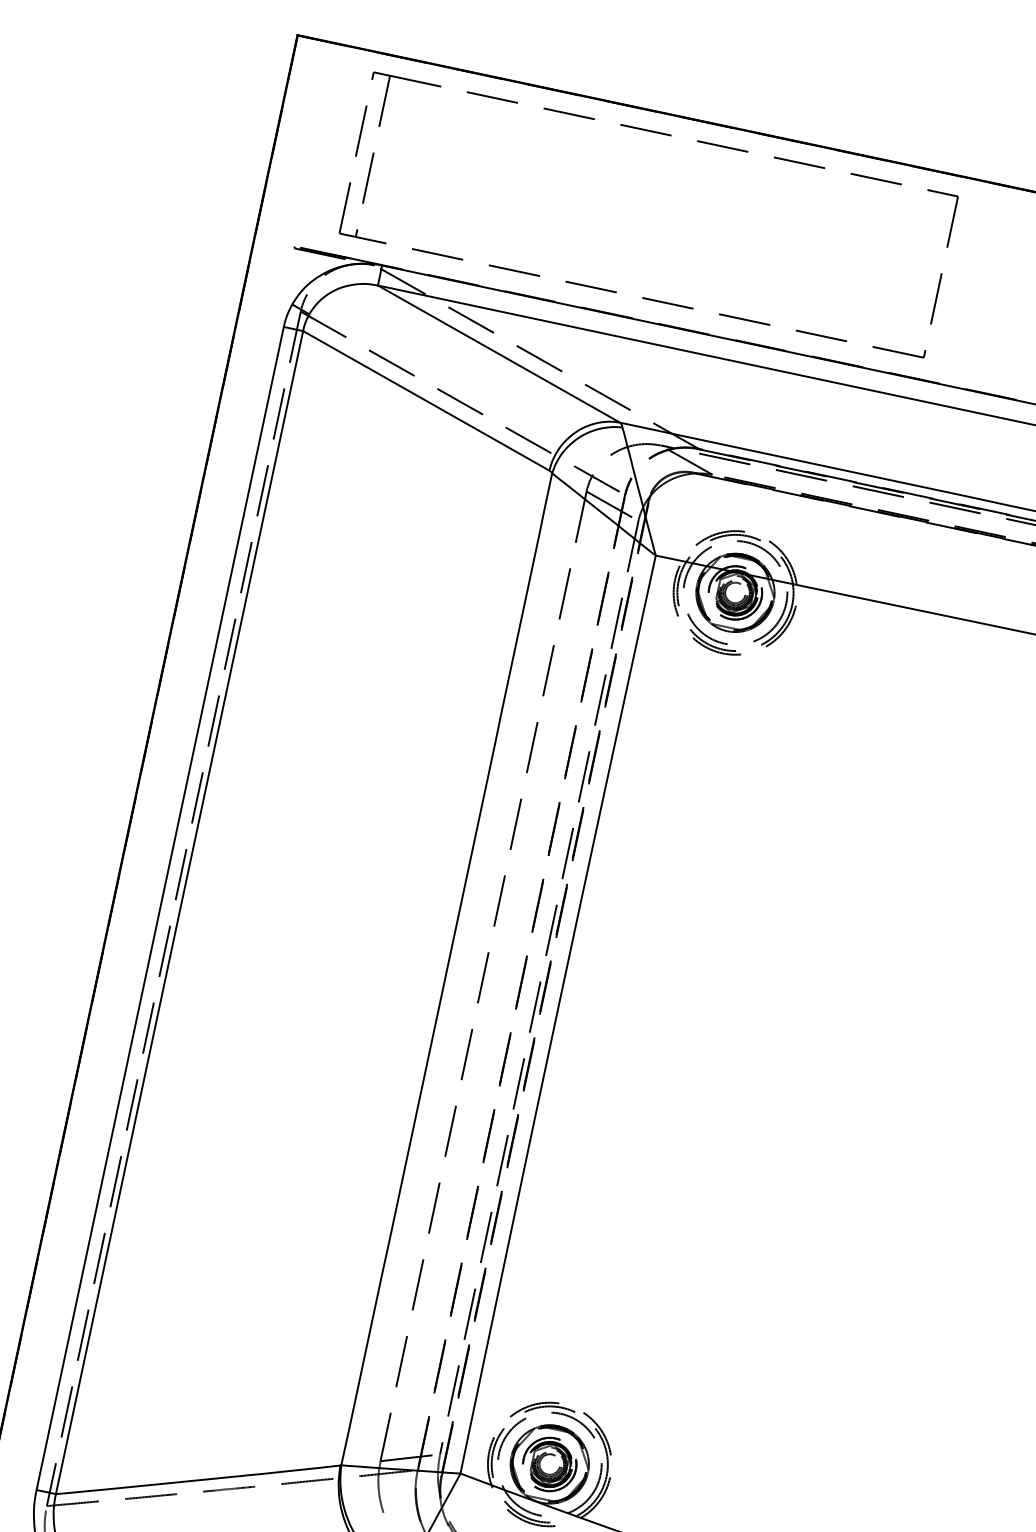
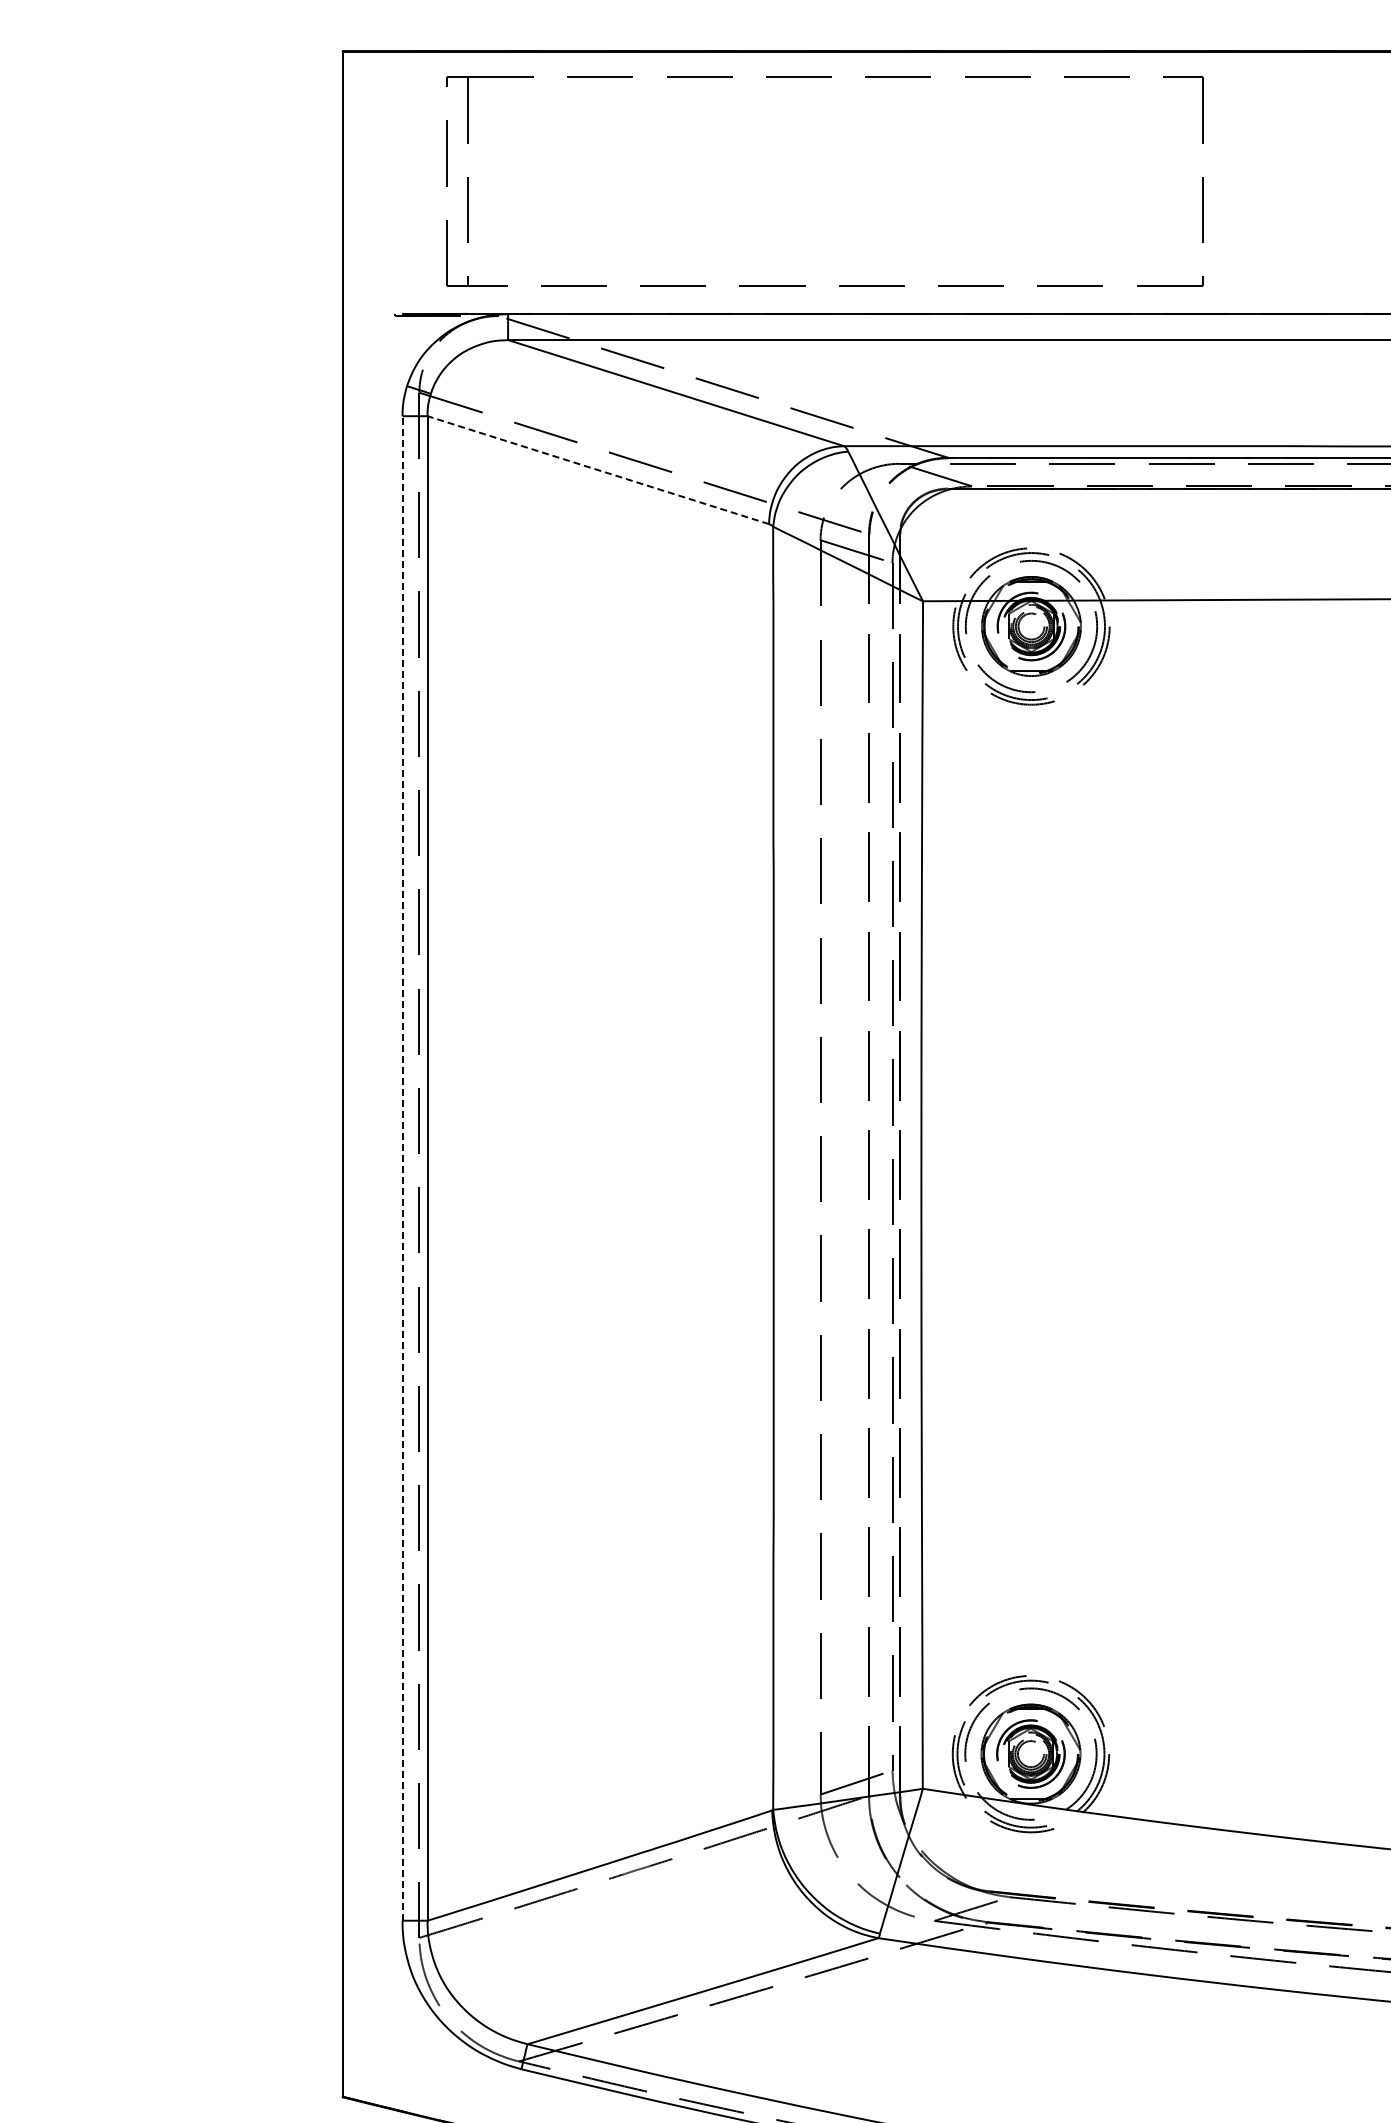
line: (425, 401) -> (597, 470), solid -> dashed
line: (160, 907) -> (402, 1167), solid -> dashed

